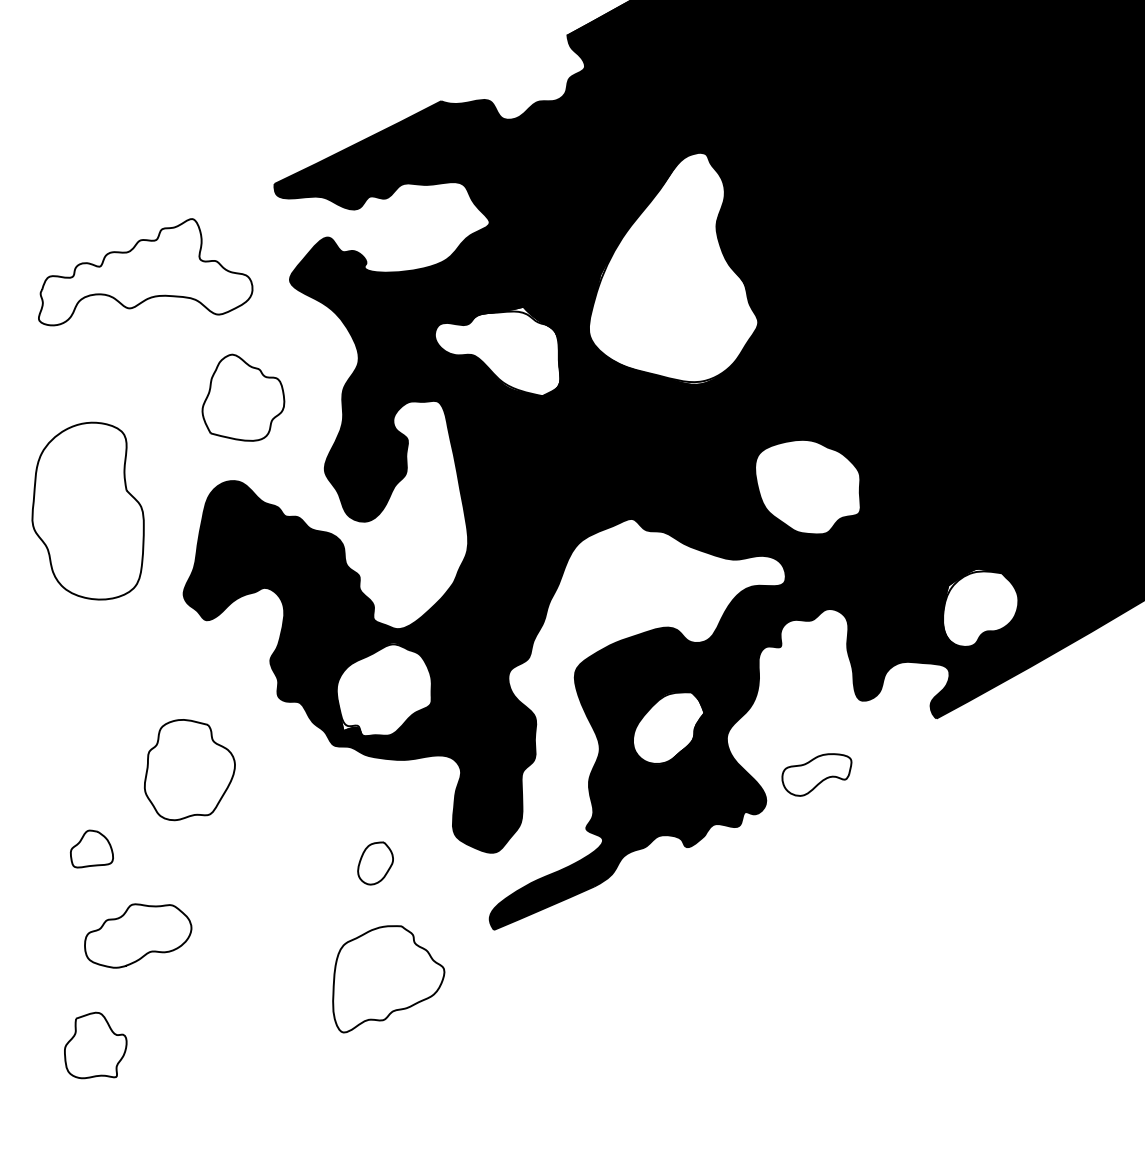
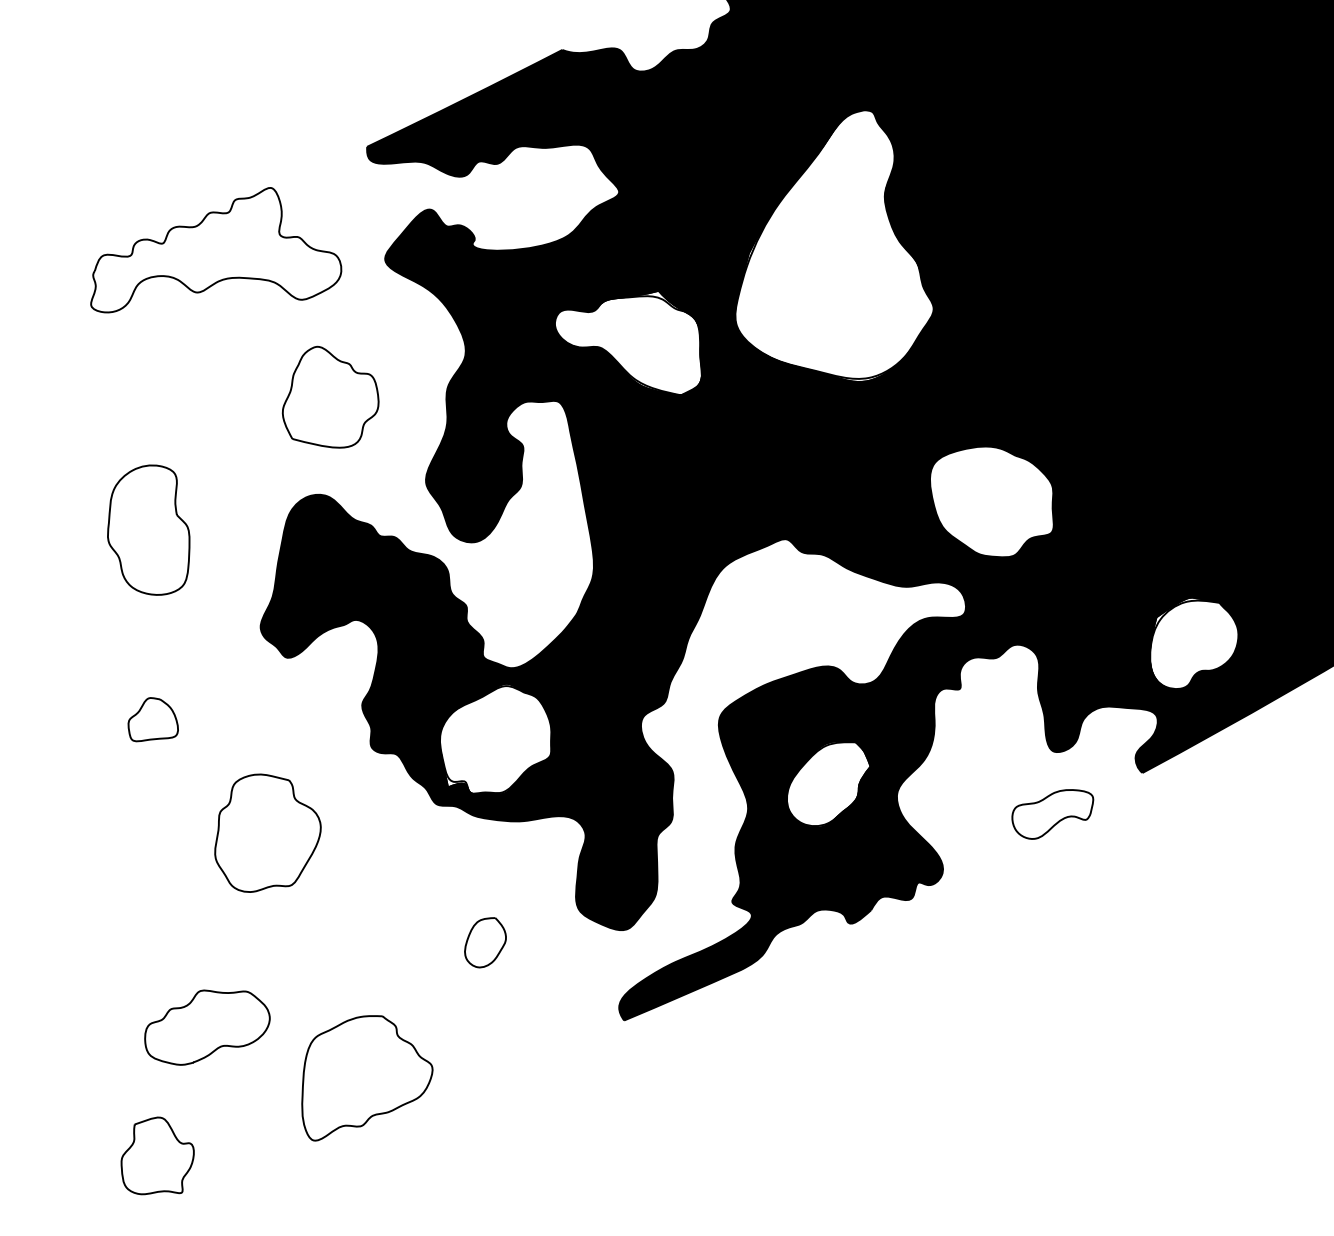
part: (87, 511) -> (148, 530), size x0.62
part: (816, 774) -> (1052, 813), moved
part: (91, 848) -> (152, 719), moved
part: (388, 979) -> (367, 1078), moved

